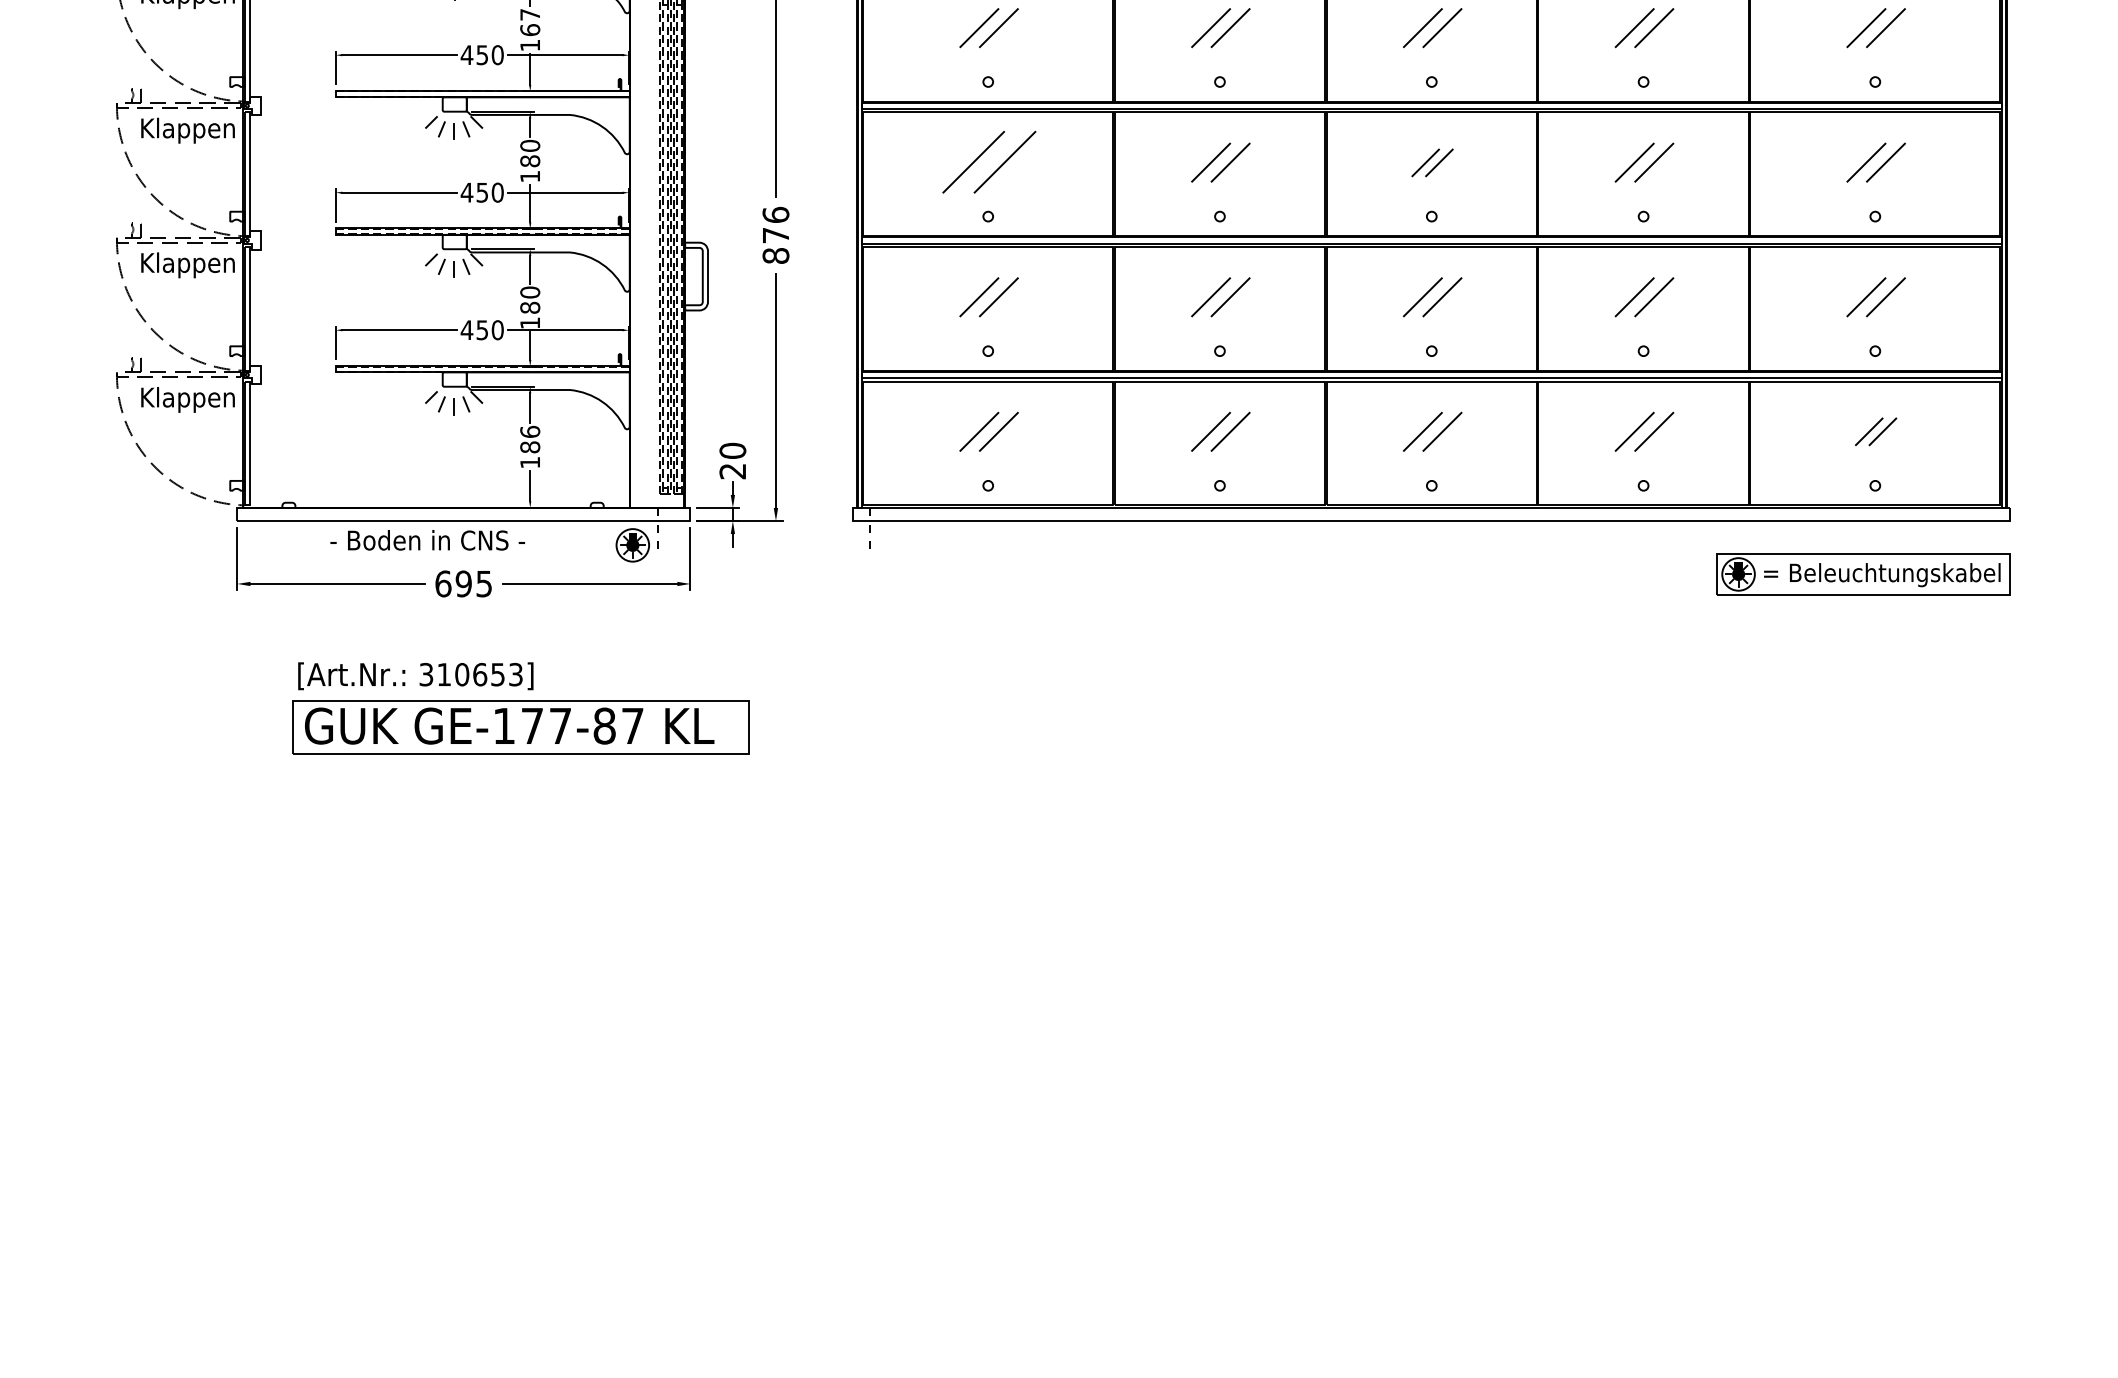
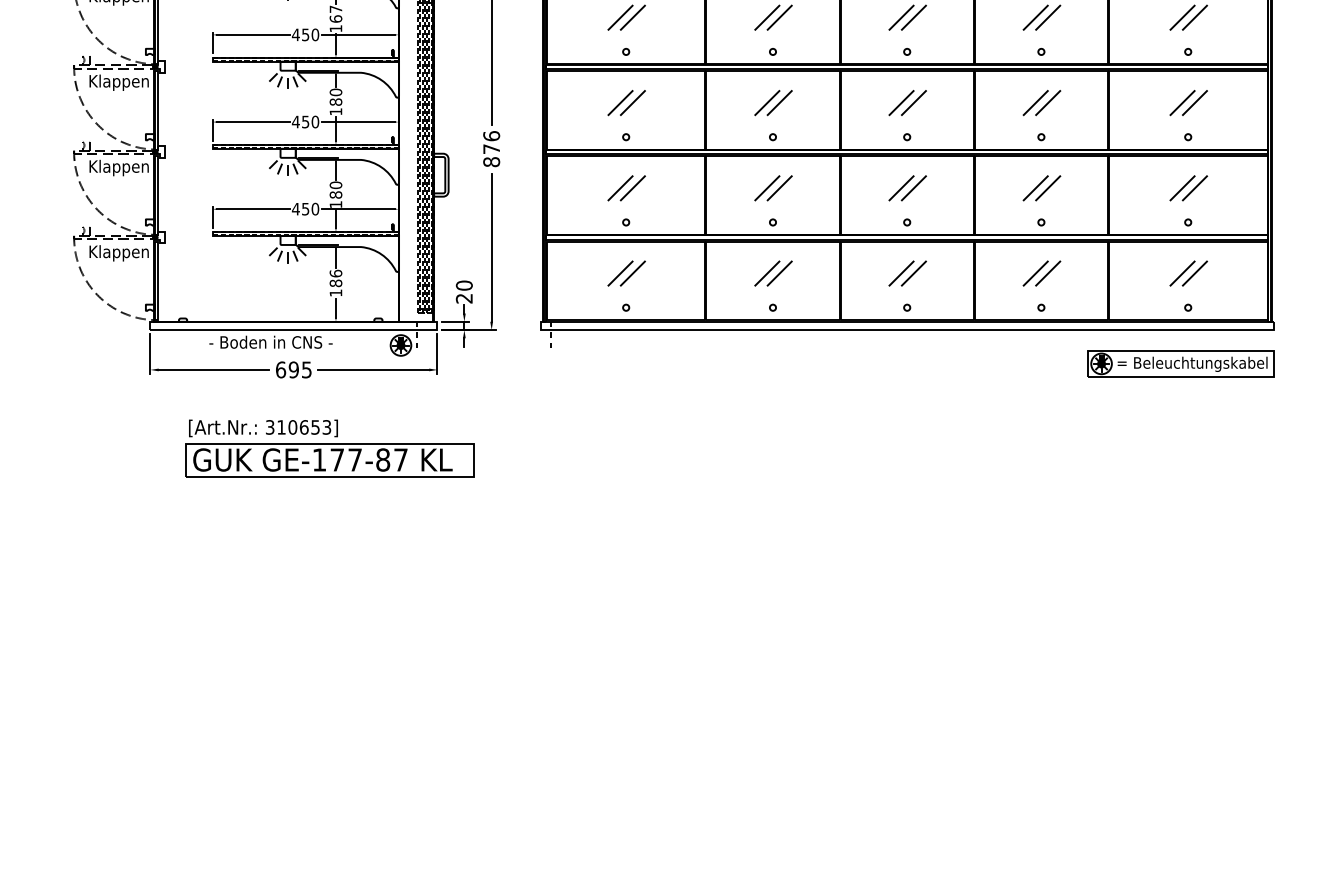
part: (988, 163) -> (626, 103), size x0.62
part: (1432, 163) -> (907, 103), size x1.43
part: (1875, 431) -> (1188, 273), size x1.43

